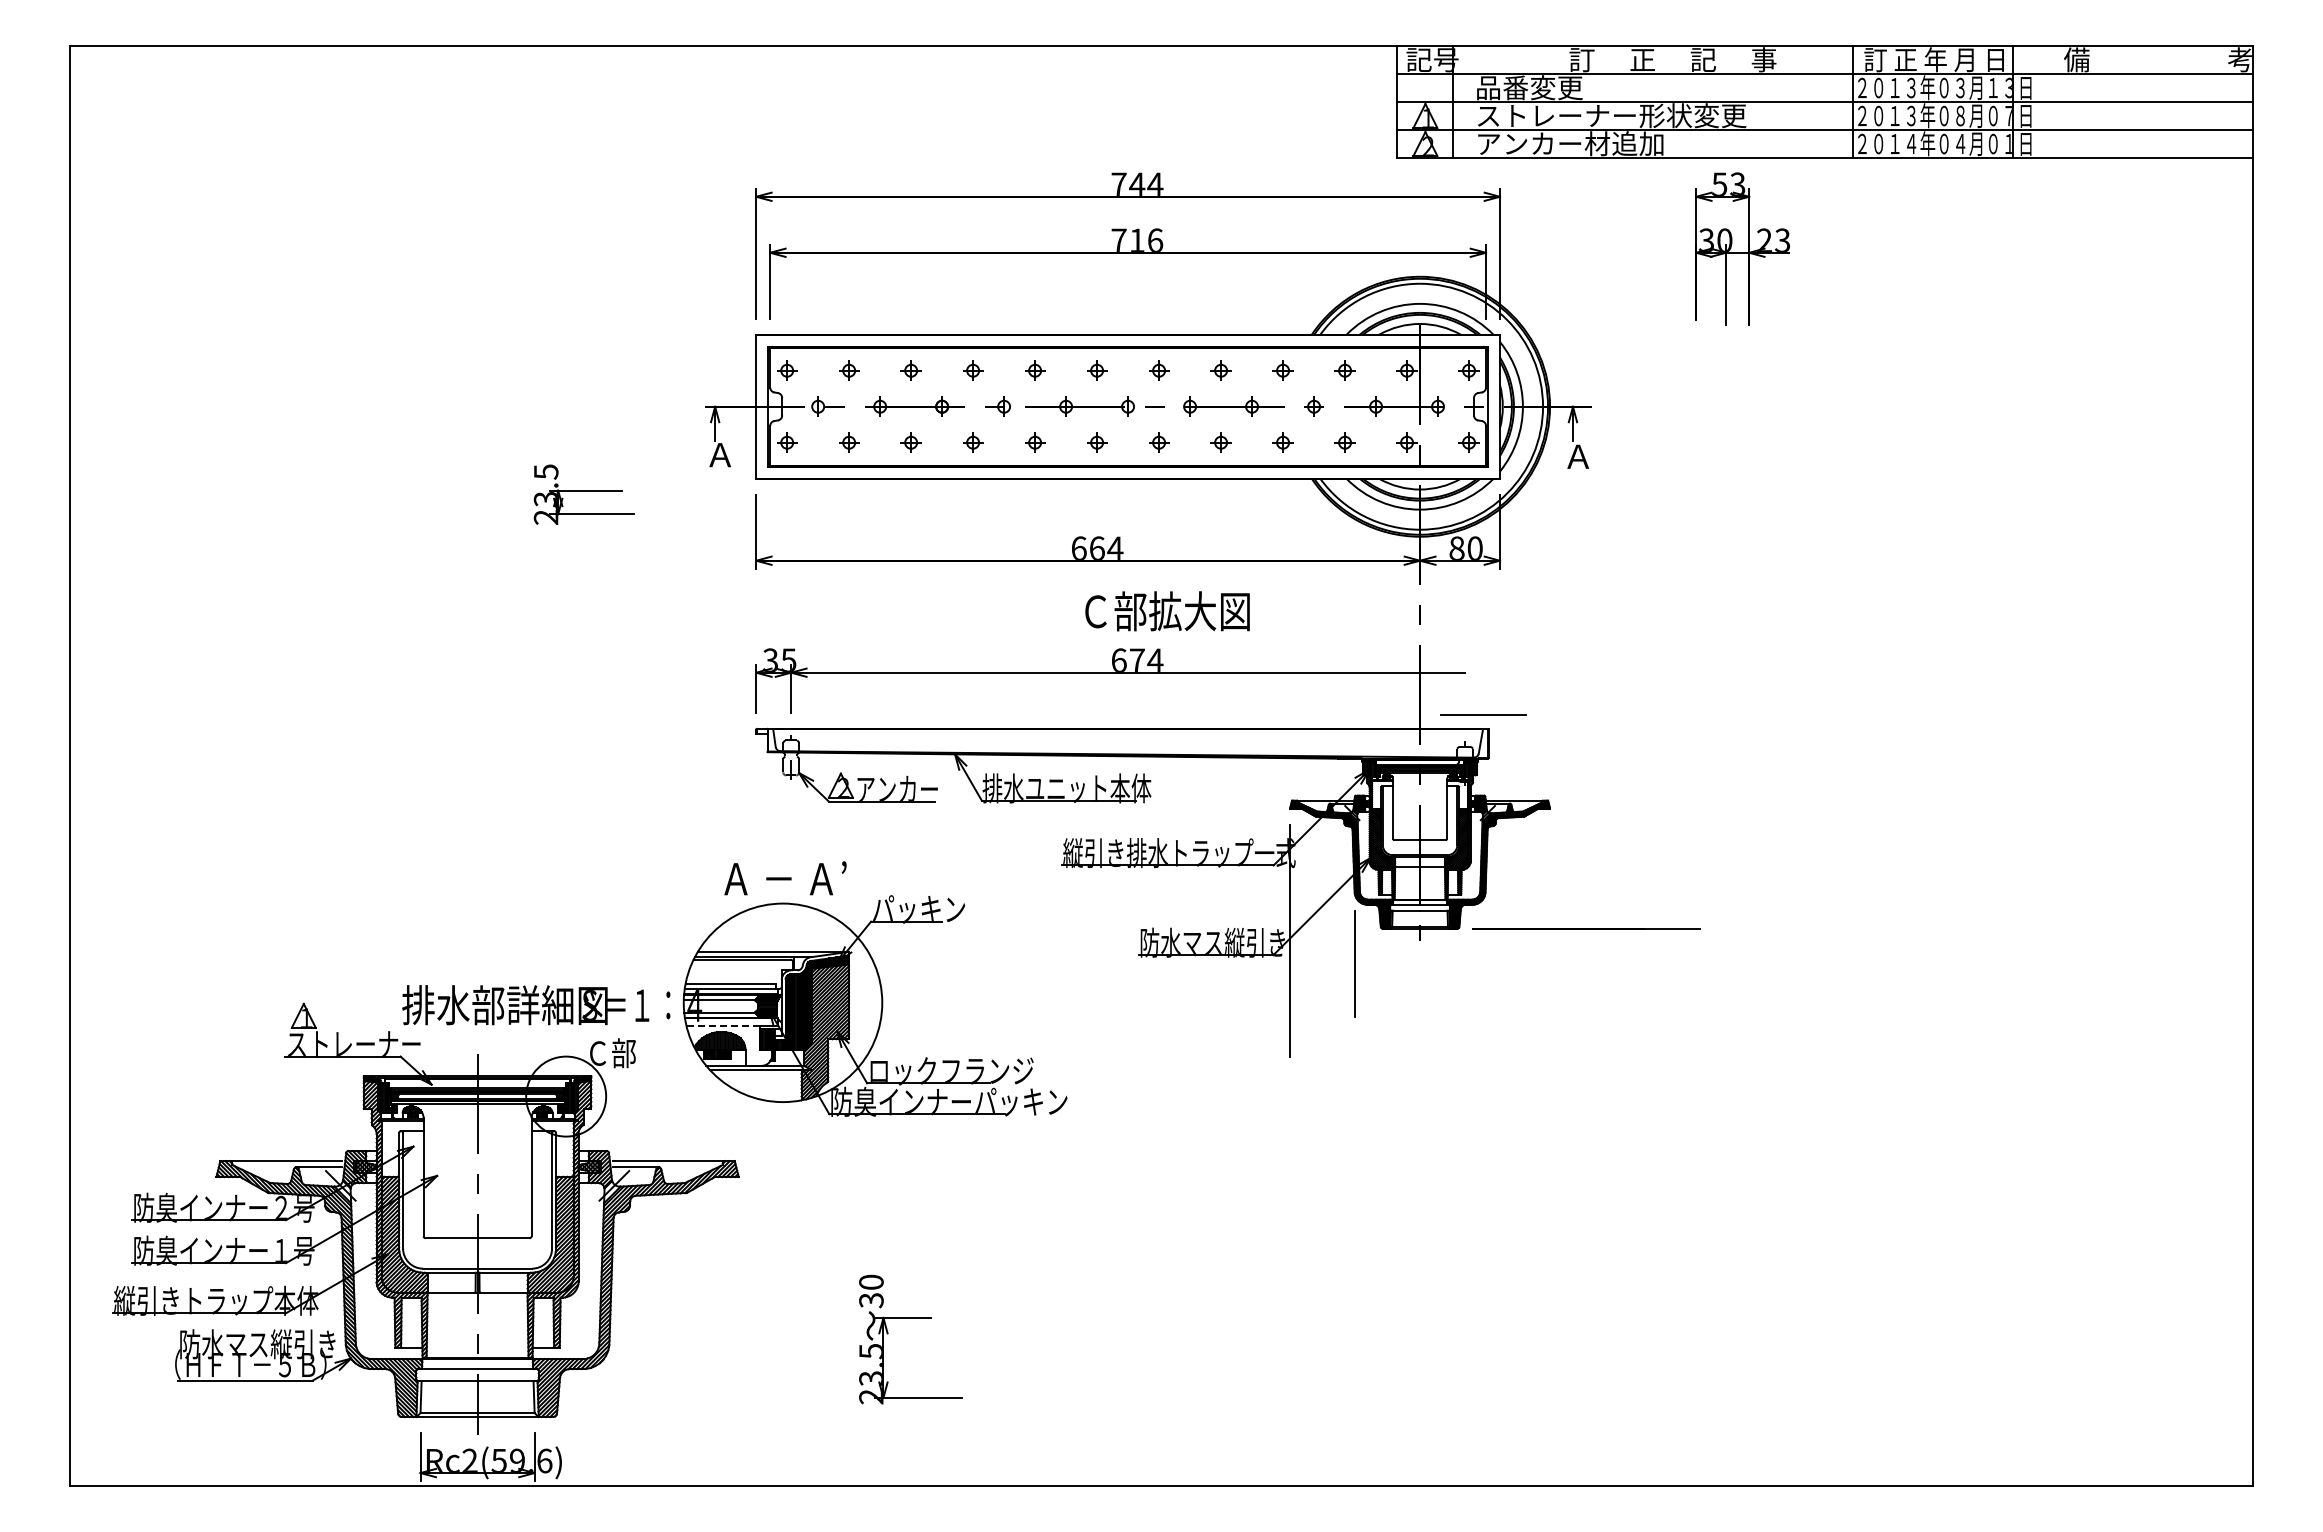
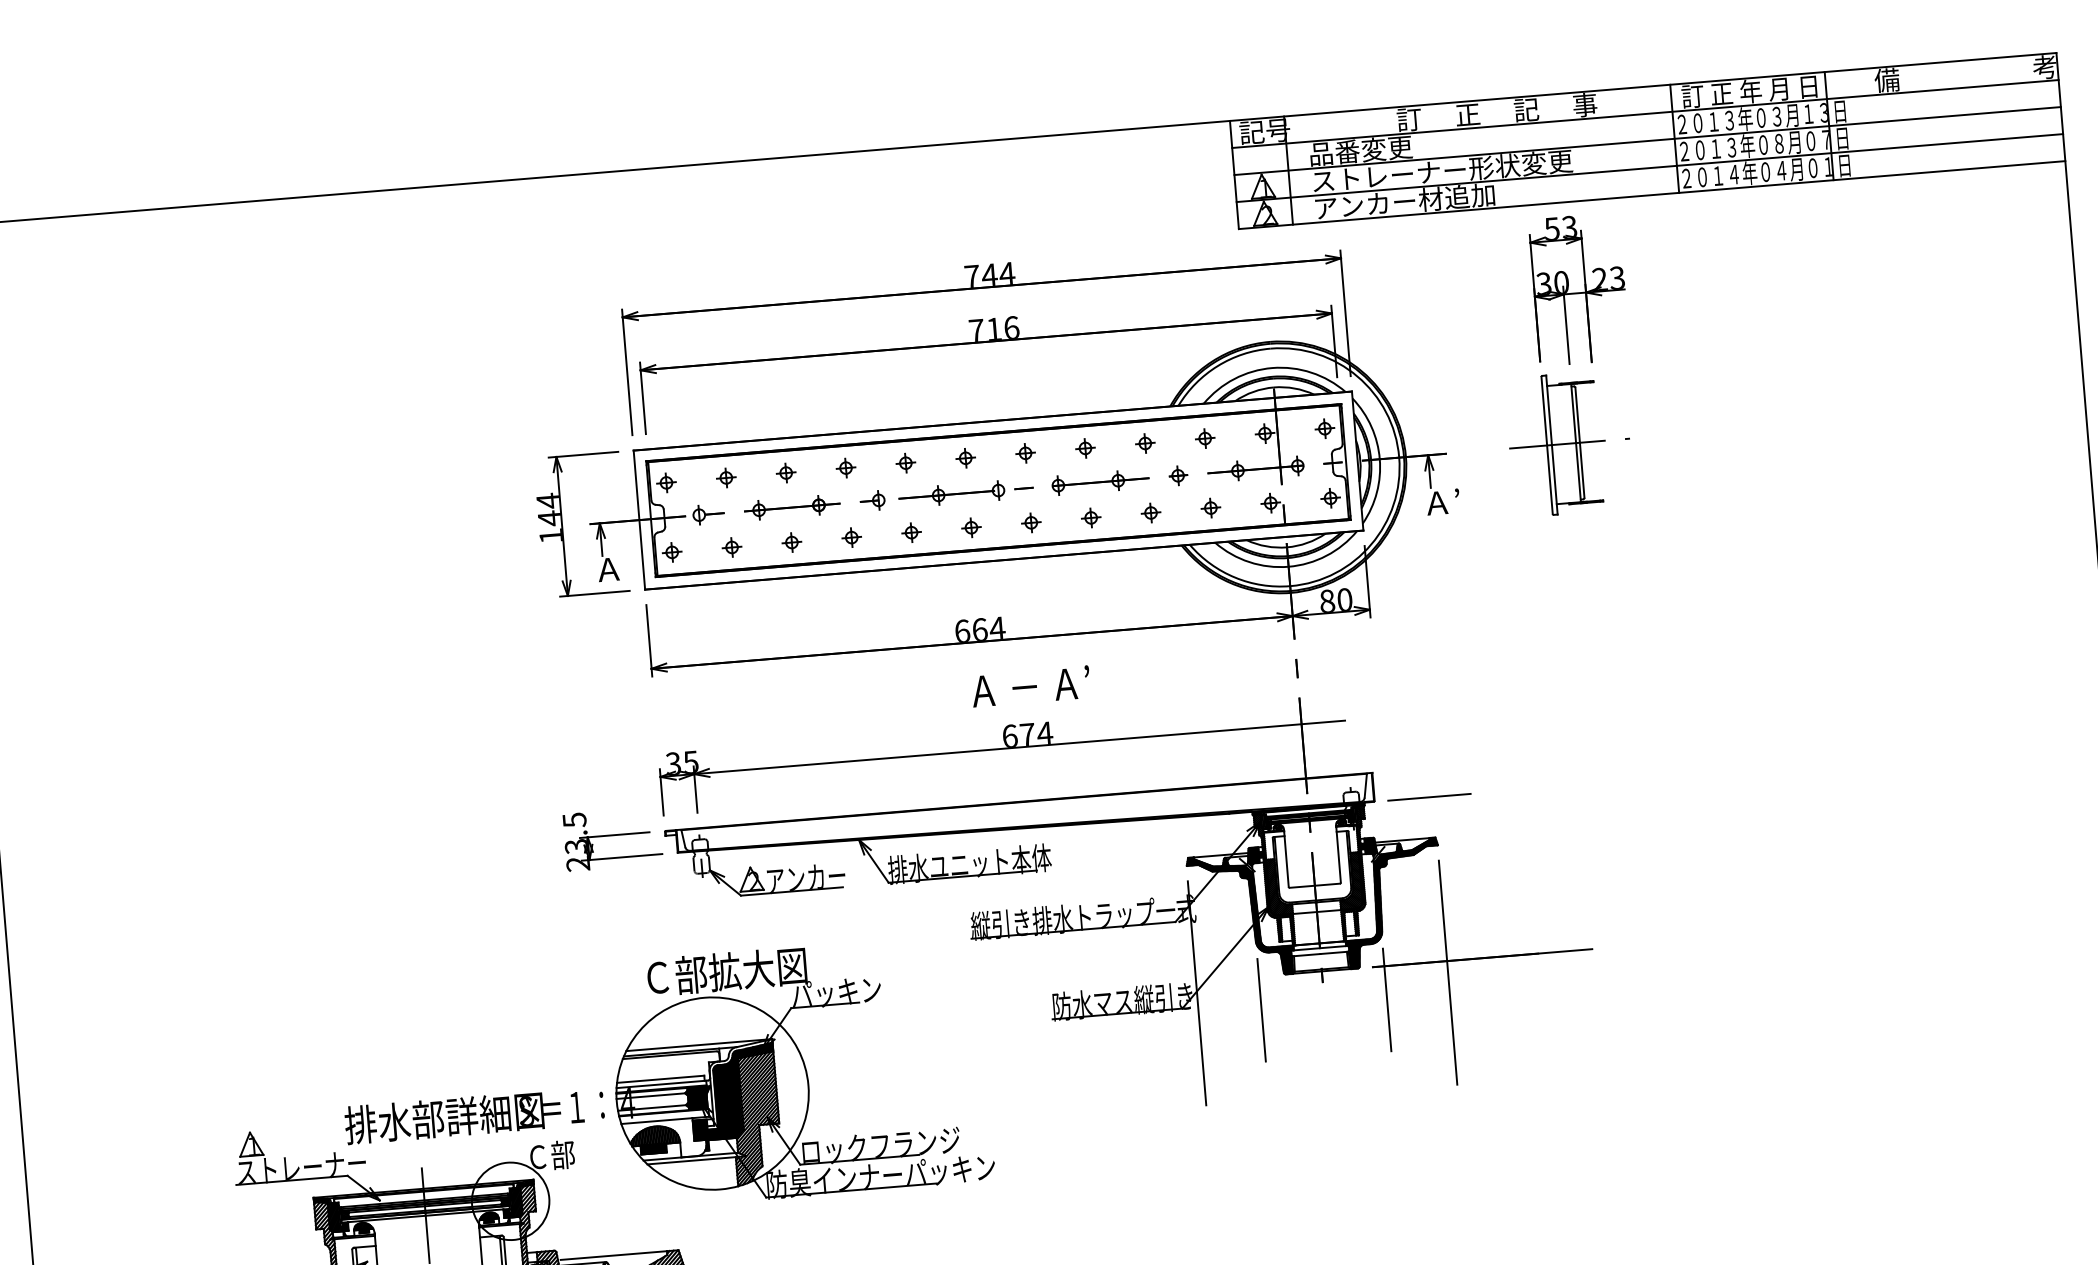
part: (676, 406) -> (562, 526), added
part: (1719, 406) -> (1569, 443), added
text: (1599, 447) -> (1456, 492), Ａ -> Ａ’
part: (583, 494) -> (612, 839), moved
text: (1166, 611) -> (1051, 685), Ｃ部拡大図 -> Ａ － Ａ’
line: (1483, 714) -> (1429, 797), moved
text: (807, 878) -> (726, 971), Ａ － Ａ’ -> Ｃ部拡大図
line: (1549, 940) -> (1447, 972), added
line: (1484, 963) -> (1386, 999), added
line: (723, 1026) -> (657, 1121), dashed -> solid

